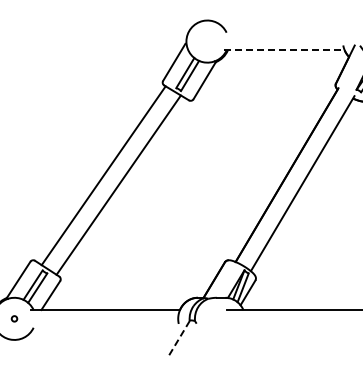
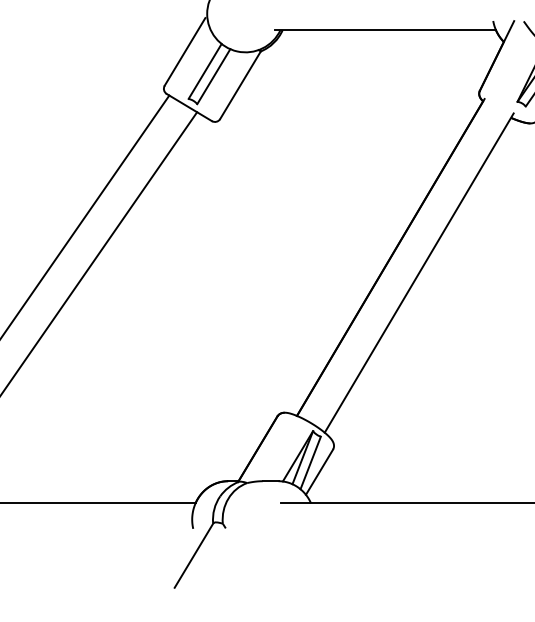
line: (284, 50) -> (386, 30), dashed -> solid
line: (179, 338) -> (194, 555), dashed -> solid

